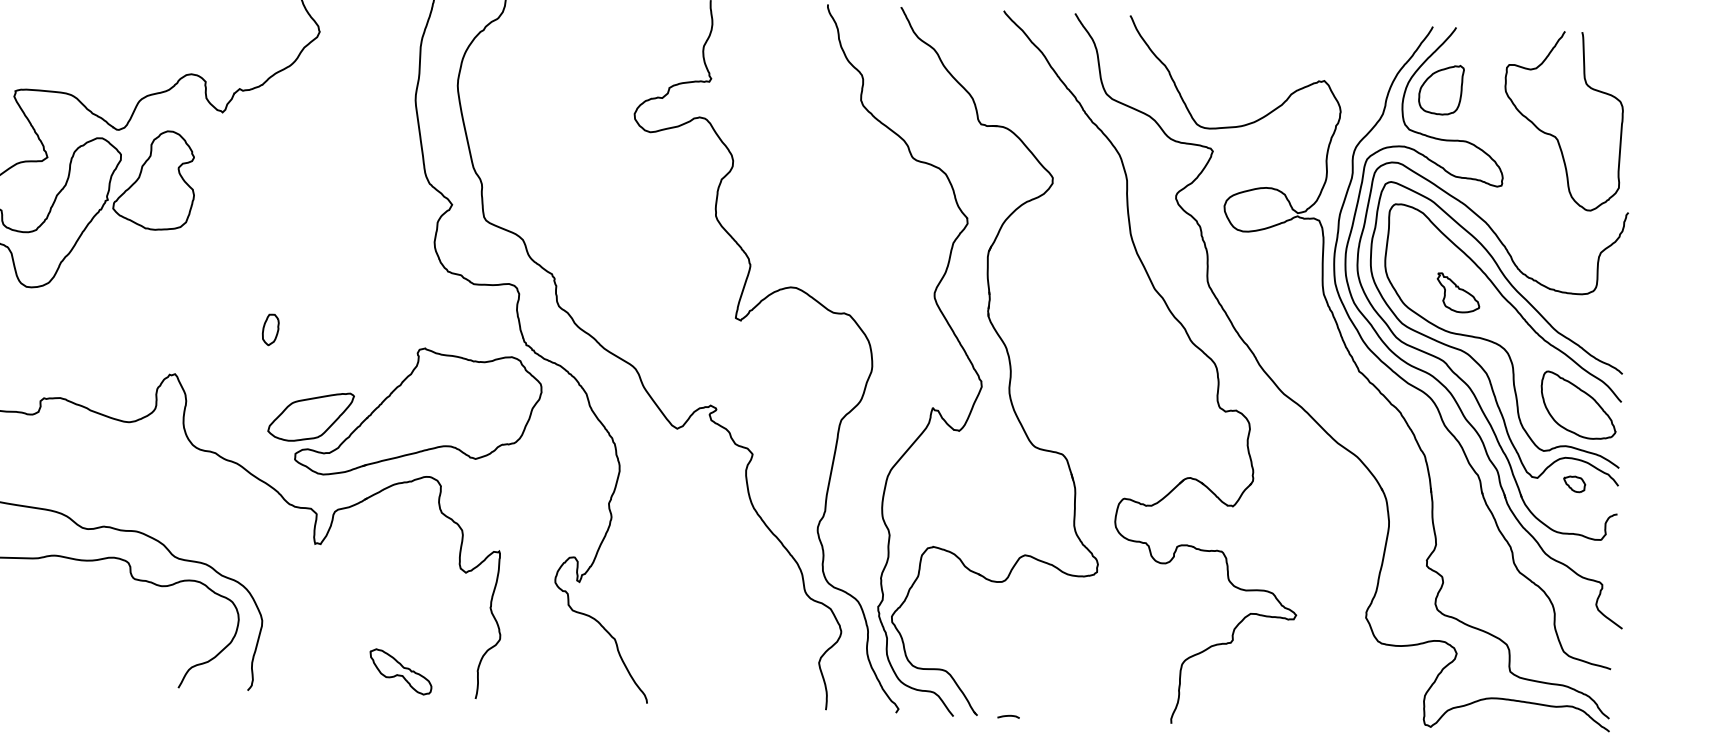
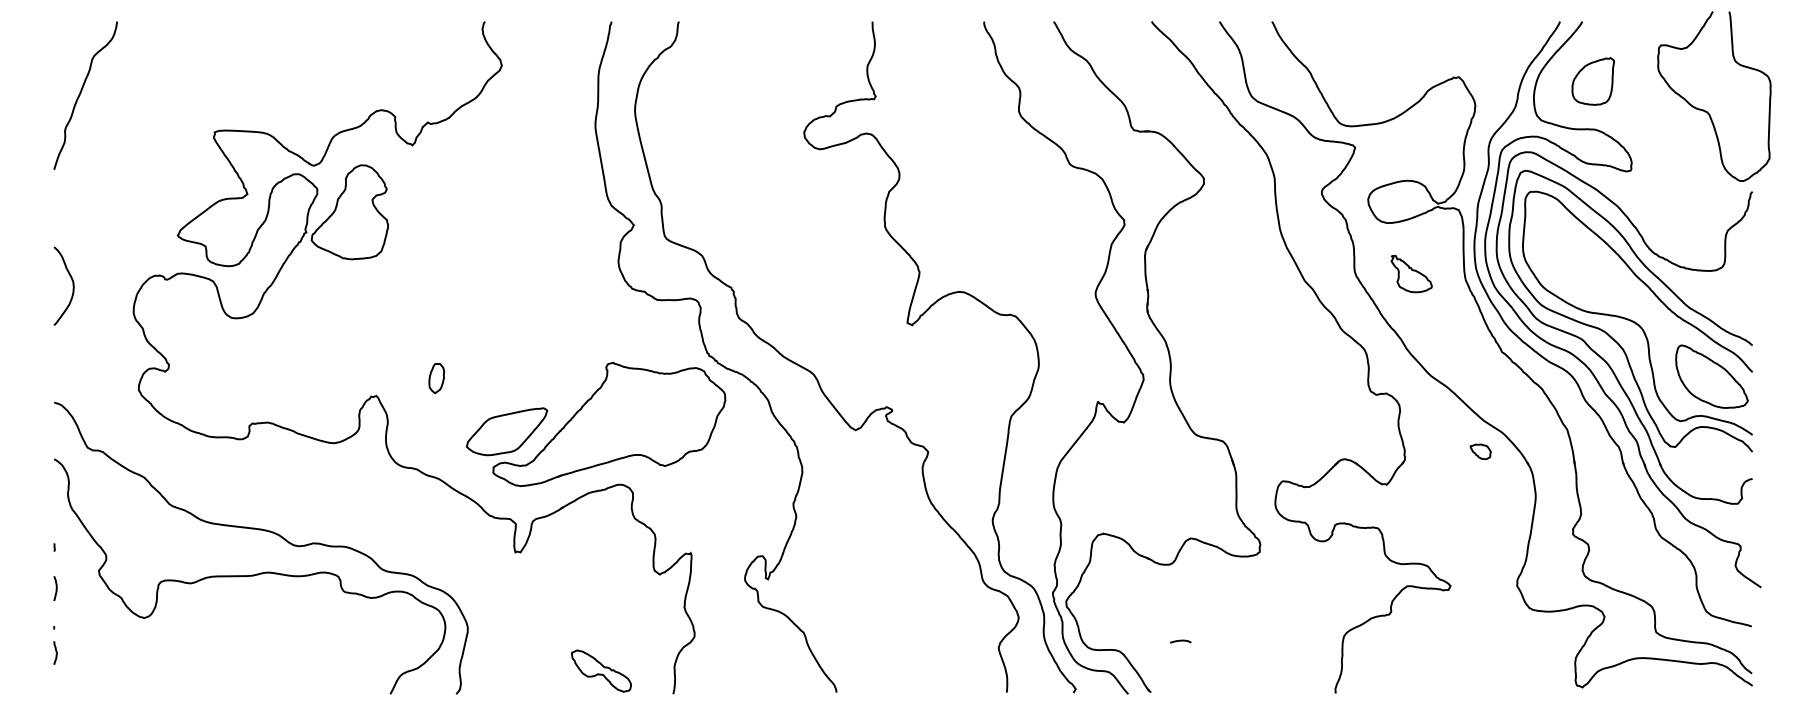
part: (1440, 89) -> (1592, 81), moved
curve: (1555, 136) -> (1707, 111), moved
part: (1458, 293) -> (1411, 274), moved
part: (270, 329) -> (436, 378), moved
part: (1574, 483) -> (1480, 451), moved
curve: (1008, 716) -> (1180, 641), moved

